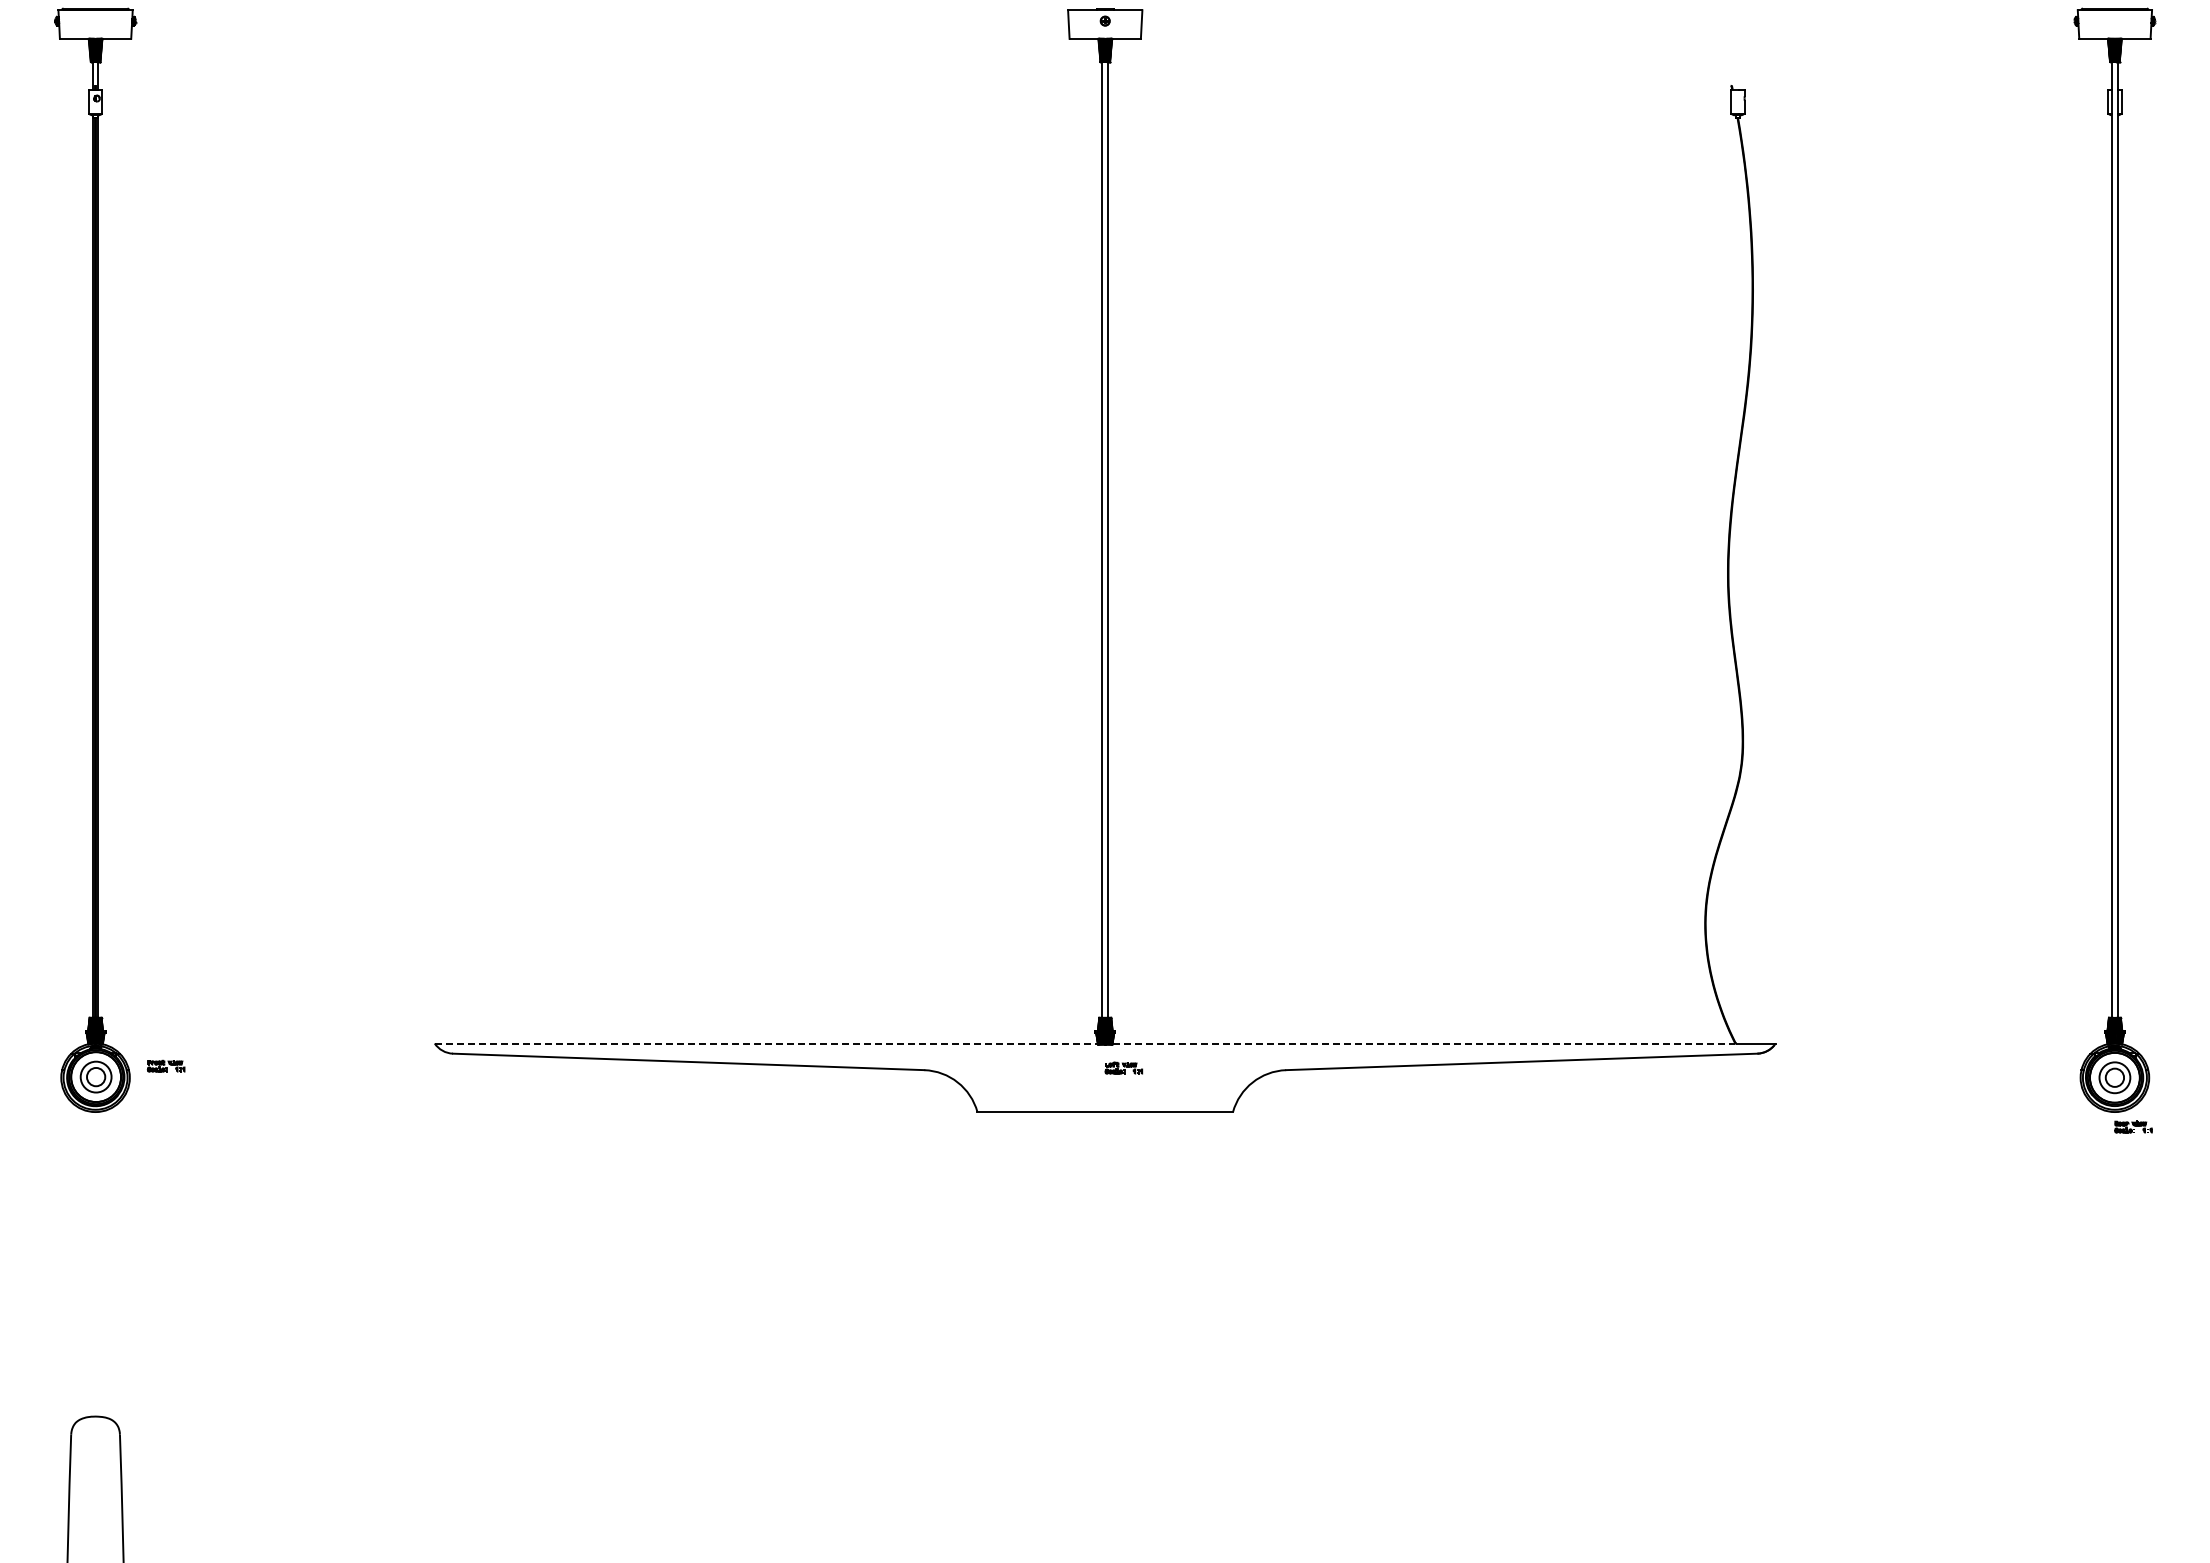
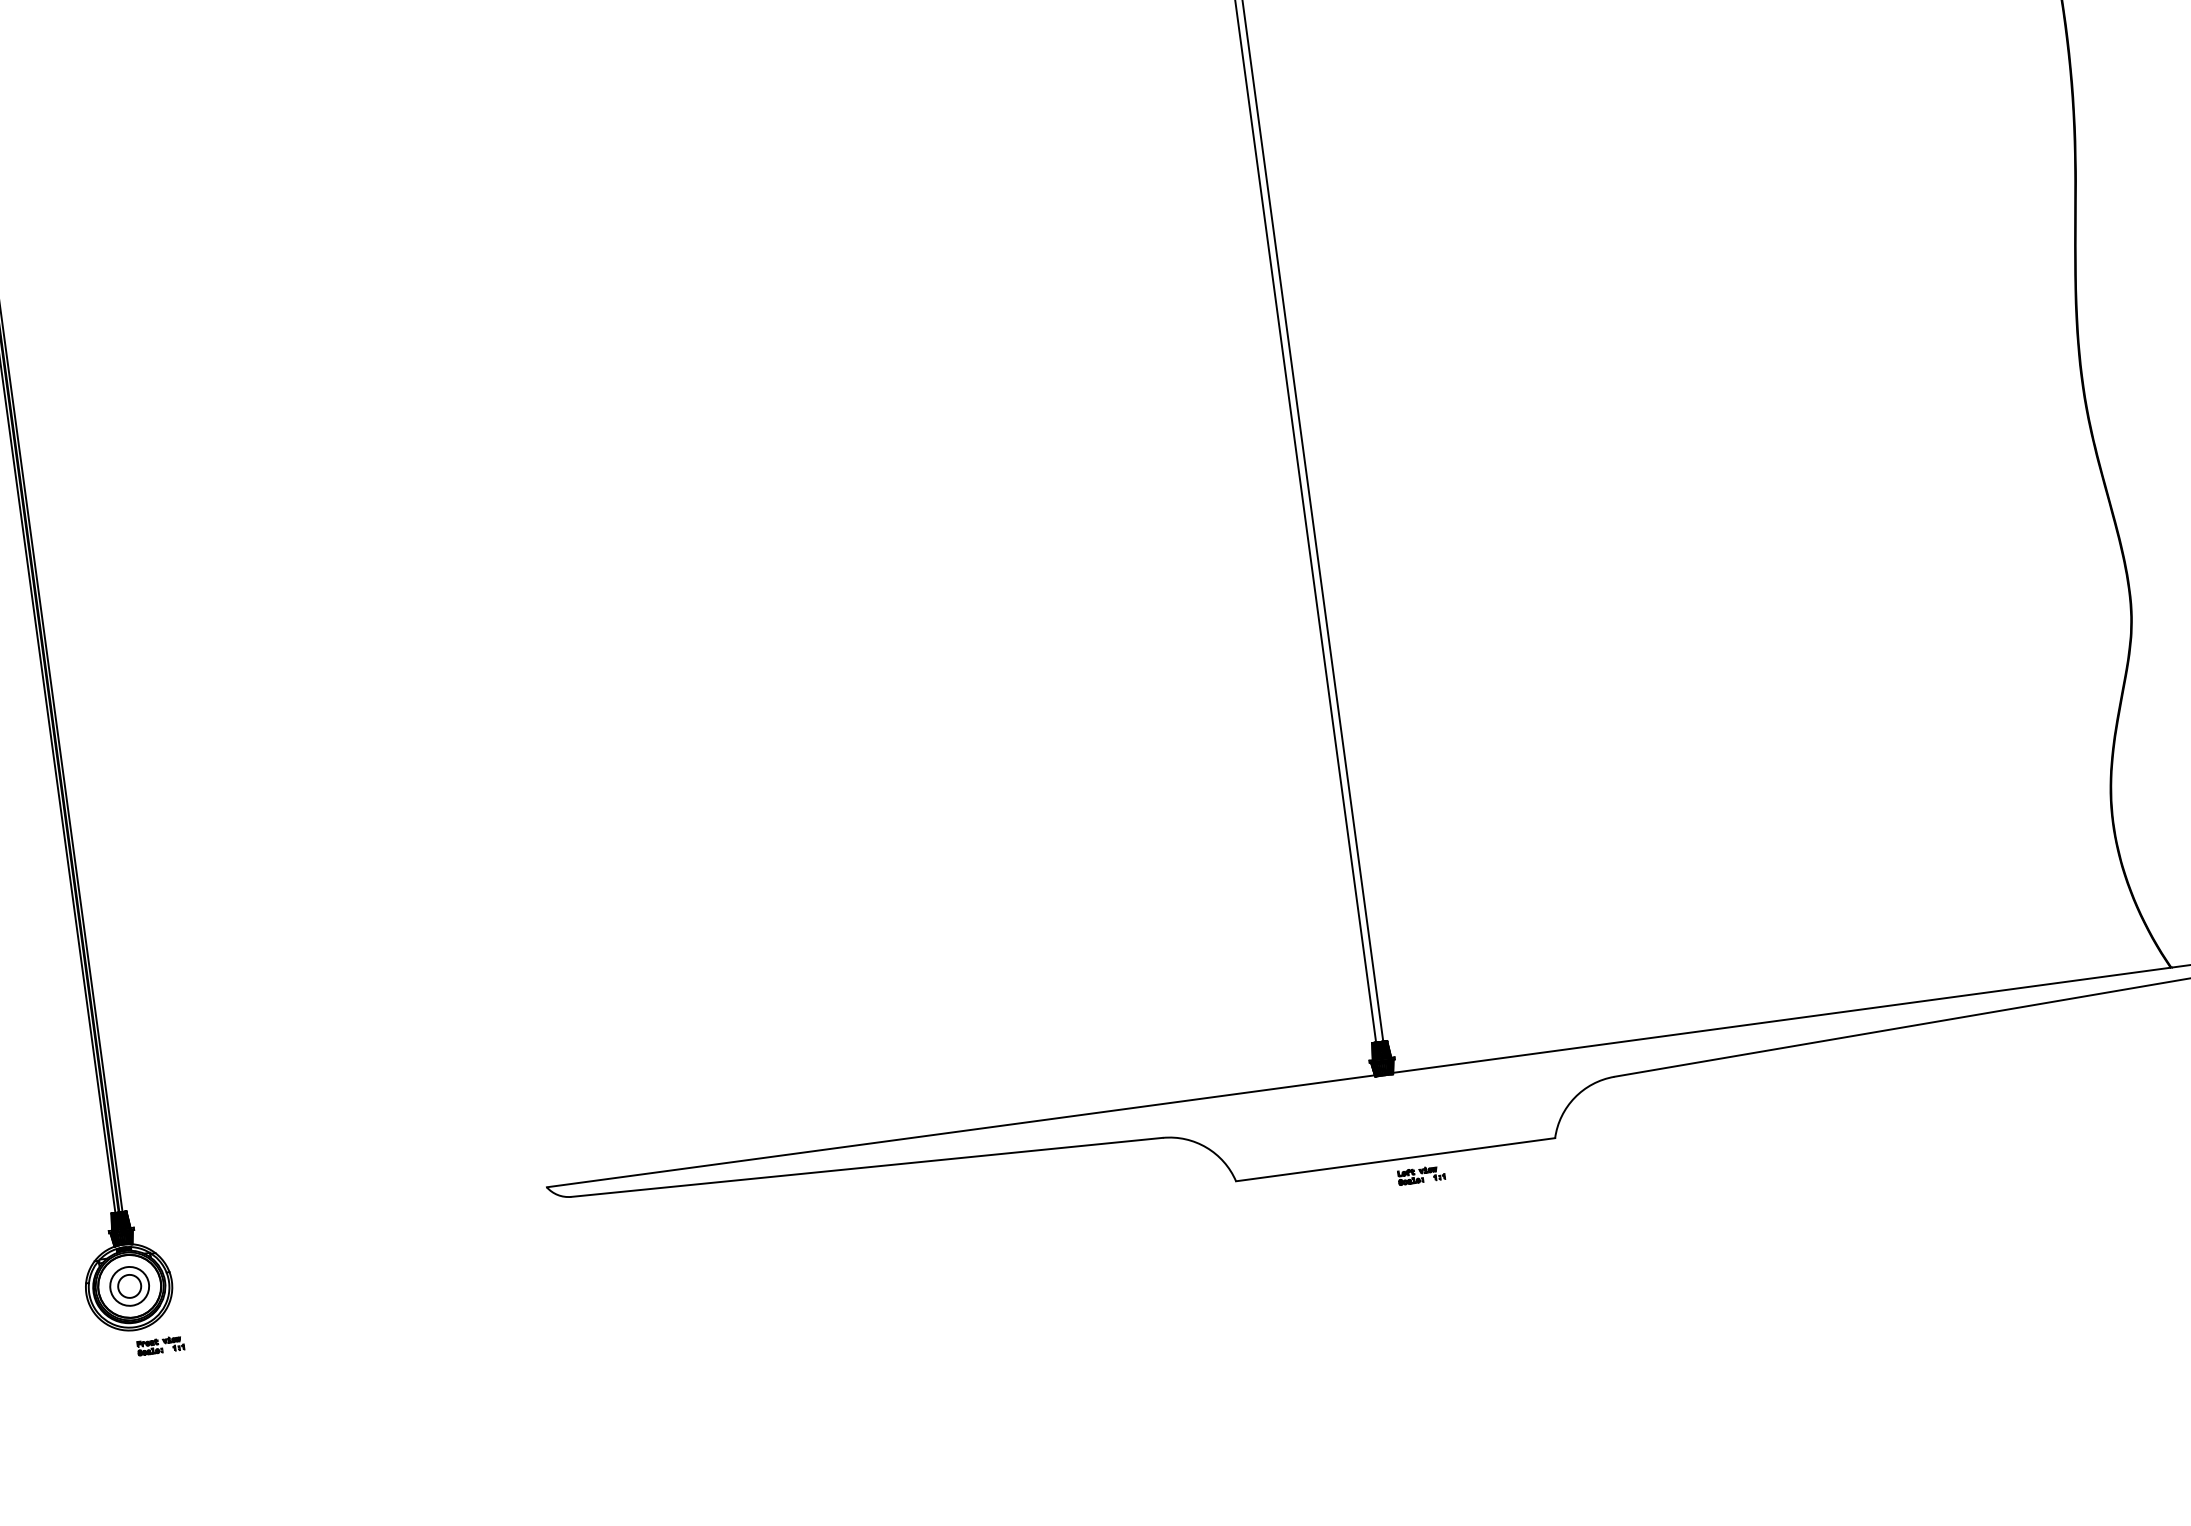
line: (766, 1043) -> (961, 1131), dashed -> solid
line: (1423, 1043) -> (1781, 1020), dashed -> solid
part: (165, 1065) -> (159, 1345), moved
part: (1123, 1067) -> (1420, 1174), moved

